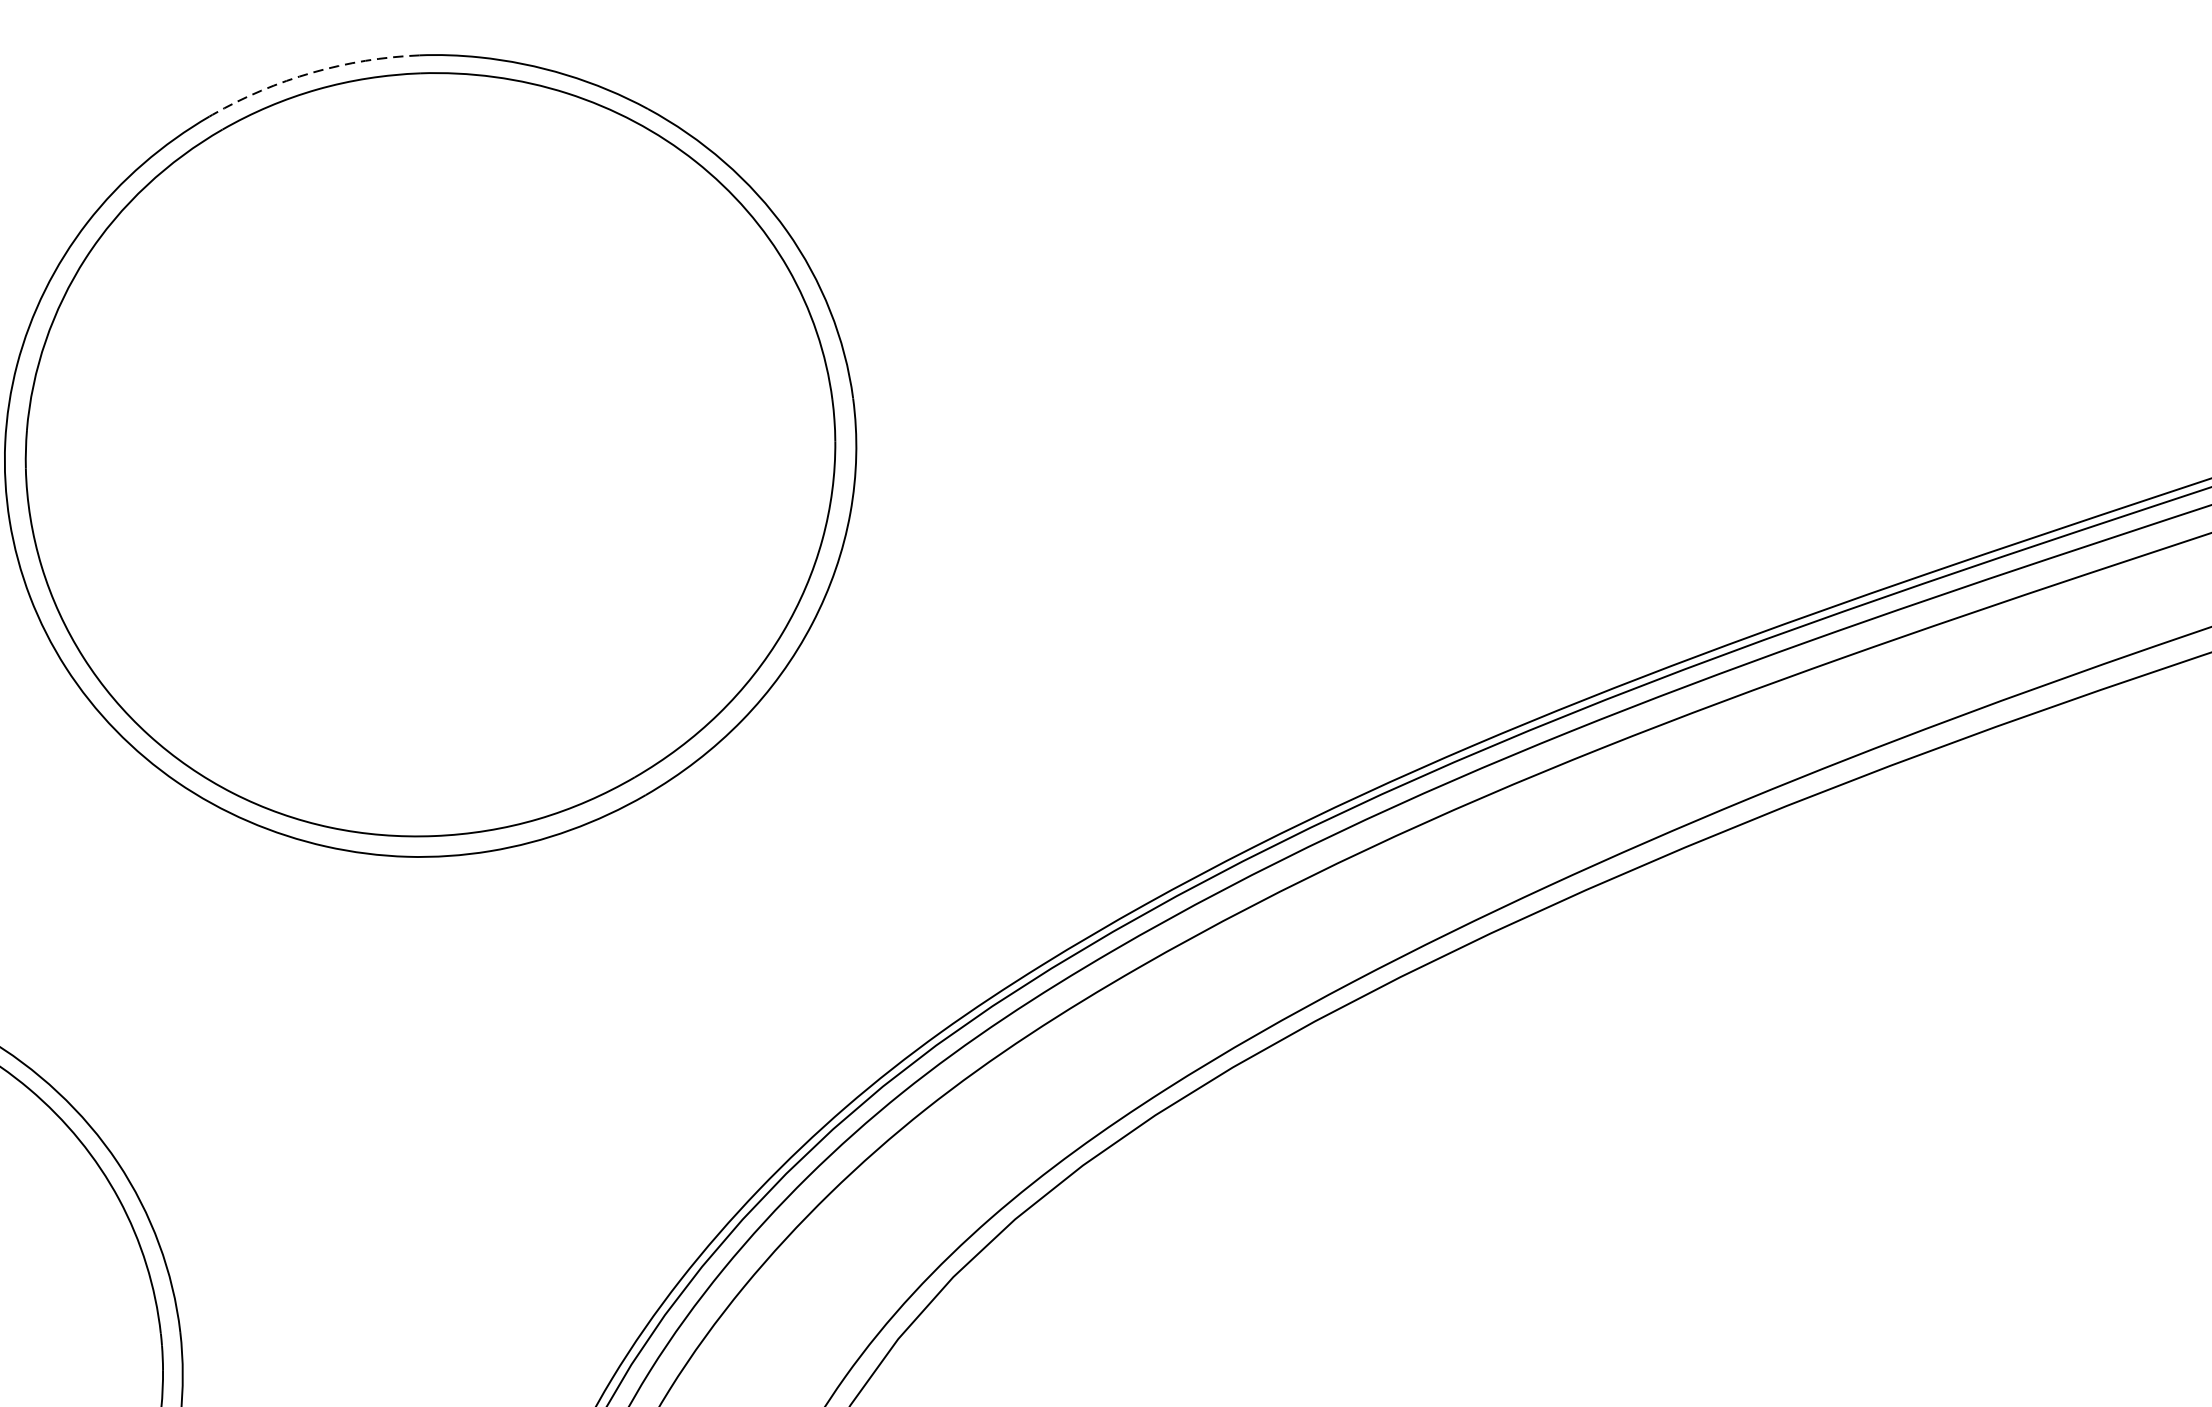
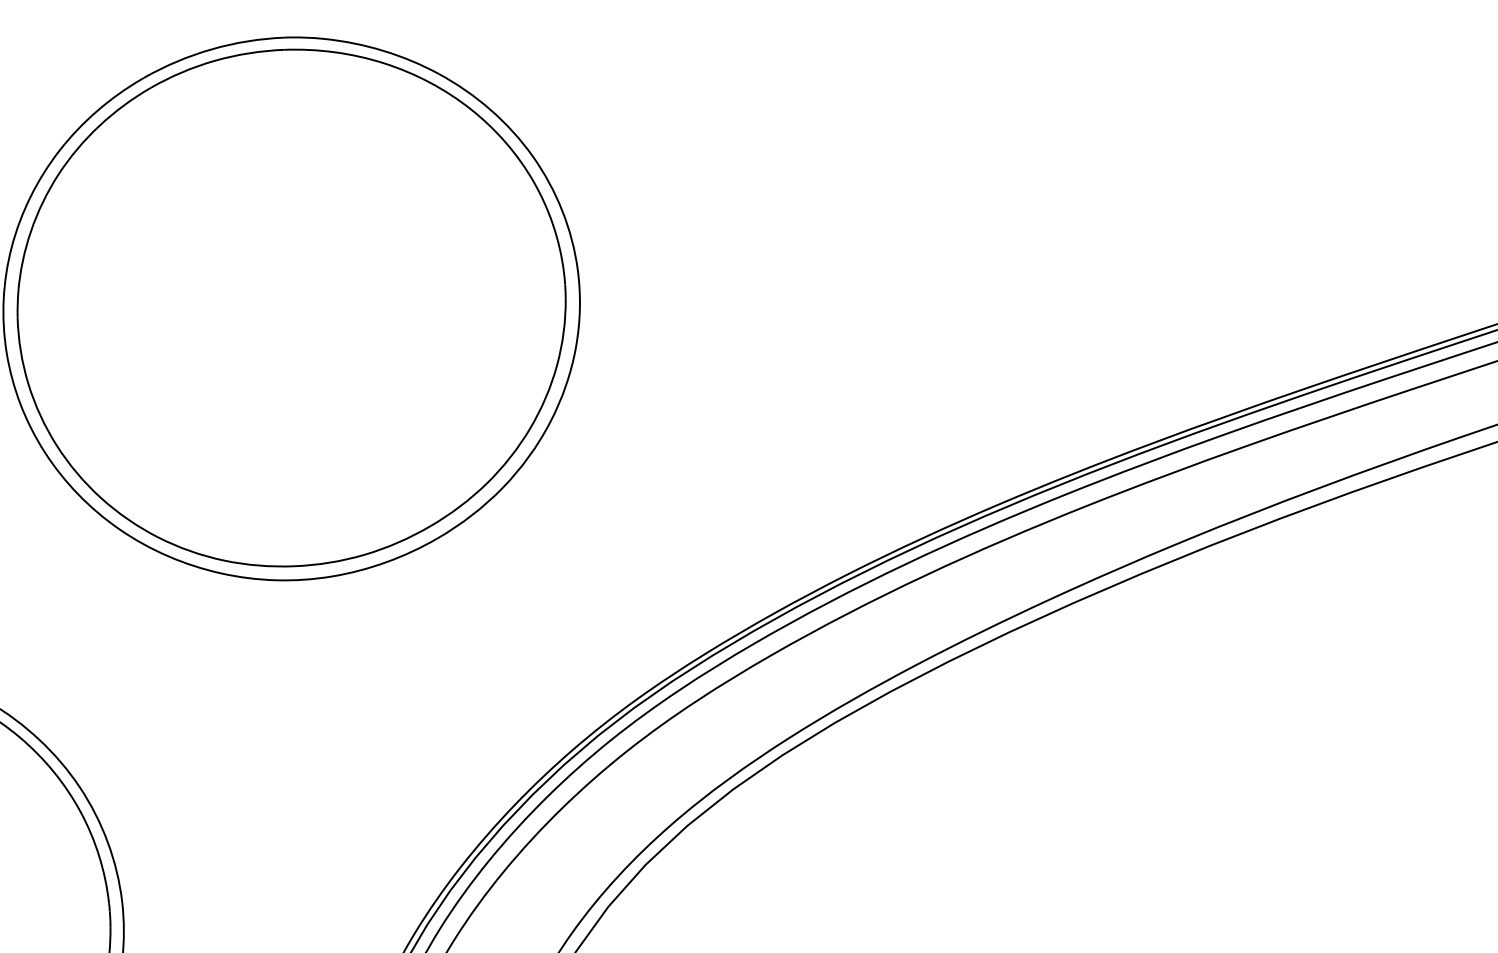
arc: (312, 72) -> (211, 49), dashed -> solid

